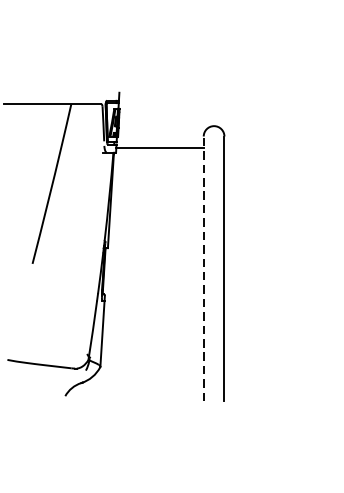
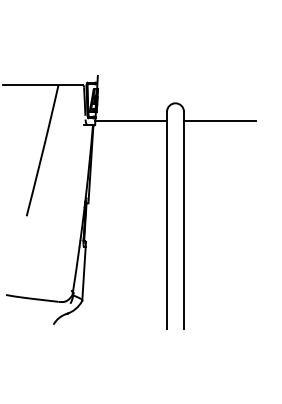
line: (267, 148) -> (219, 121), added
line: (204, 269) -> (167, 220), dashed -> solid

